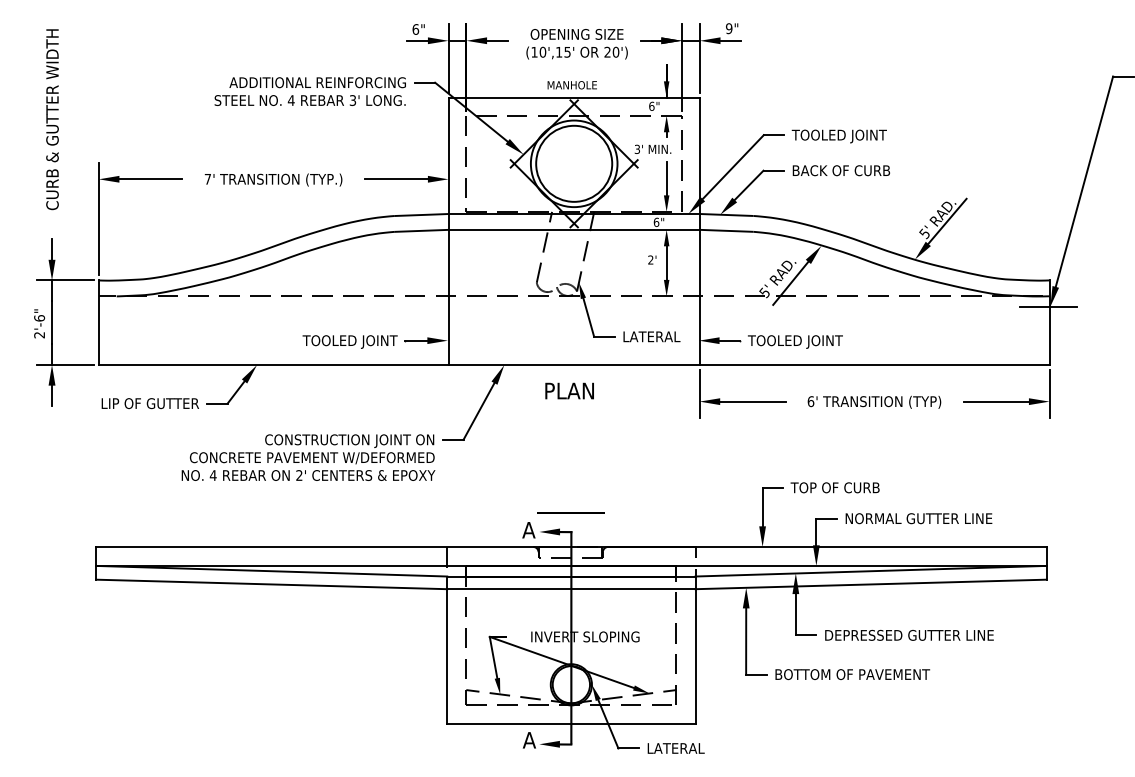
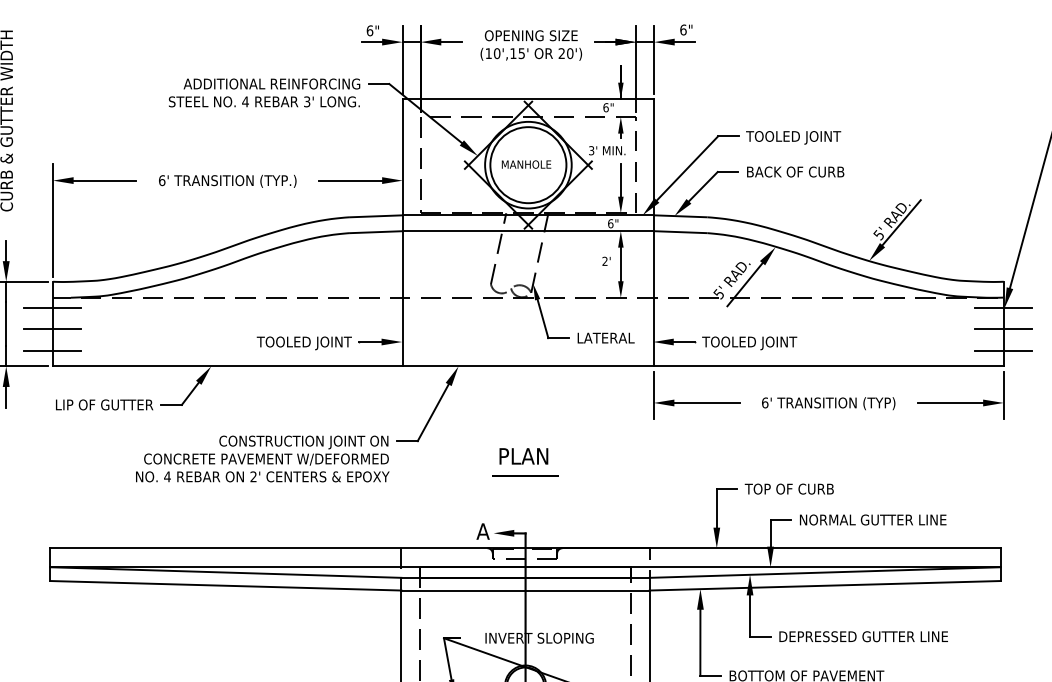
text: (729, 28) -> (683, 29), 9" -> 6"
text: (571, 85) -> (525, 164), moved
text: (207, 178) -> (161, 179), 7' -> 6'
line: (97, 306) -> (51, 307), added
line: (97, 327) -> (51, 328), added
line: (1048, 327) -> (1002, 328), added
line: (97, 349) -> (51, 350), added
line: (1048, 349) -> (1002, 350), added
text: (569, 390) -> (523, 455), moved
line: (570, 512) -> (524, 475), moved

